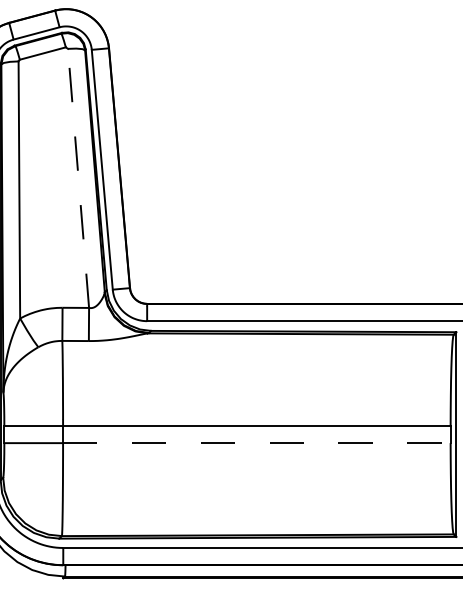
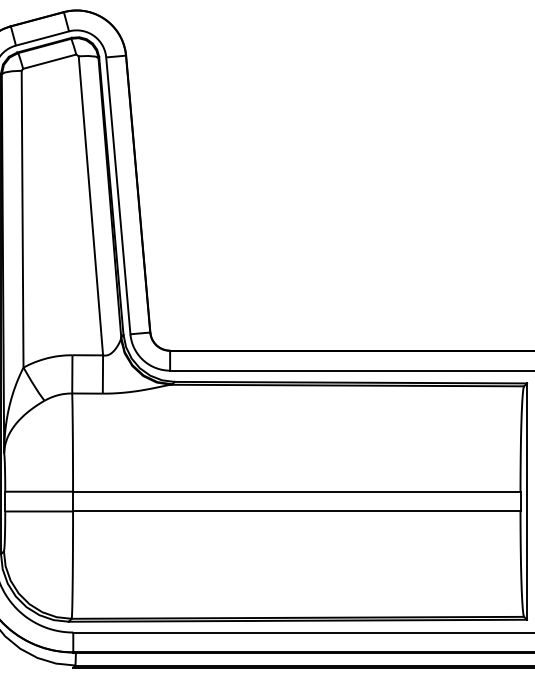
line: (78, 178) -> (90, 205), dashed -> solid
line: (256, 443) -> (296, 511), dashed -> solid

